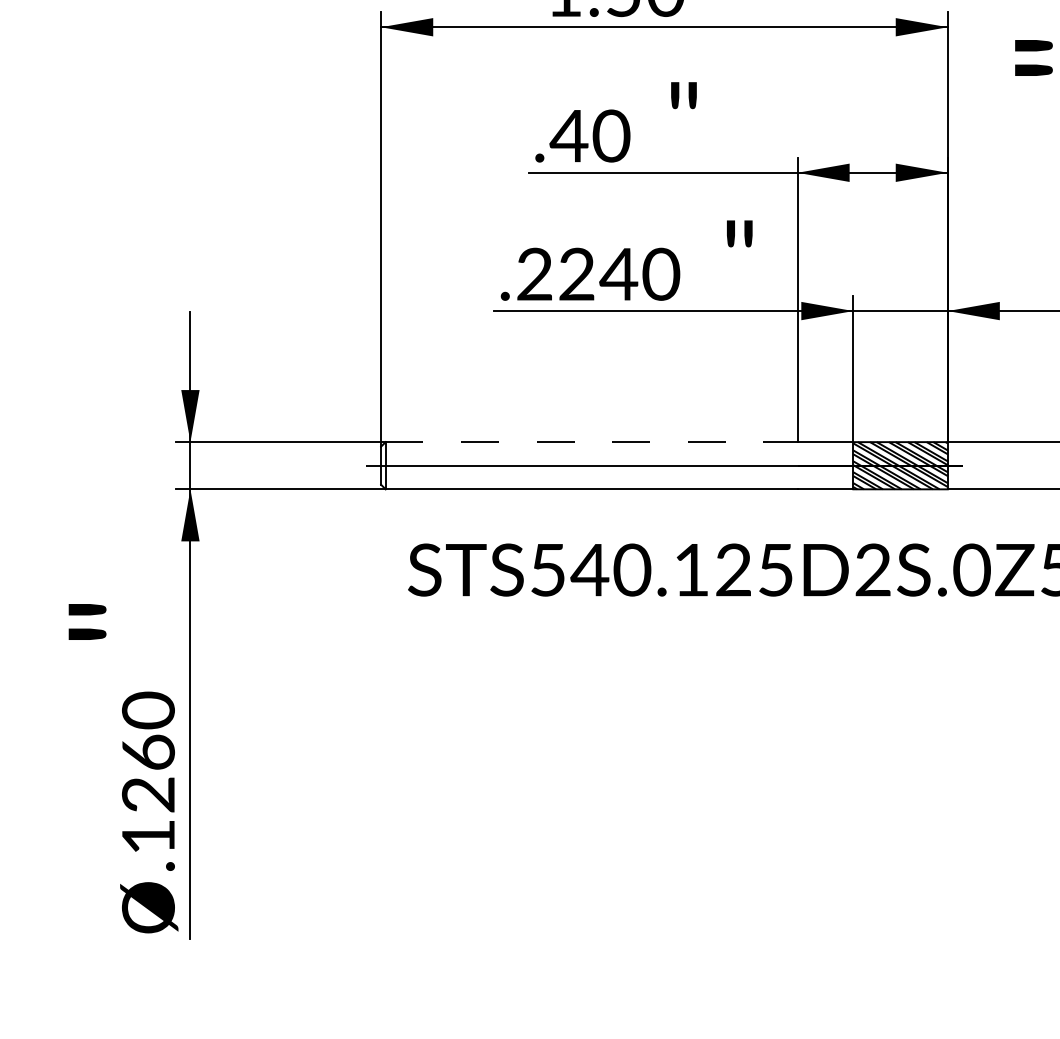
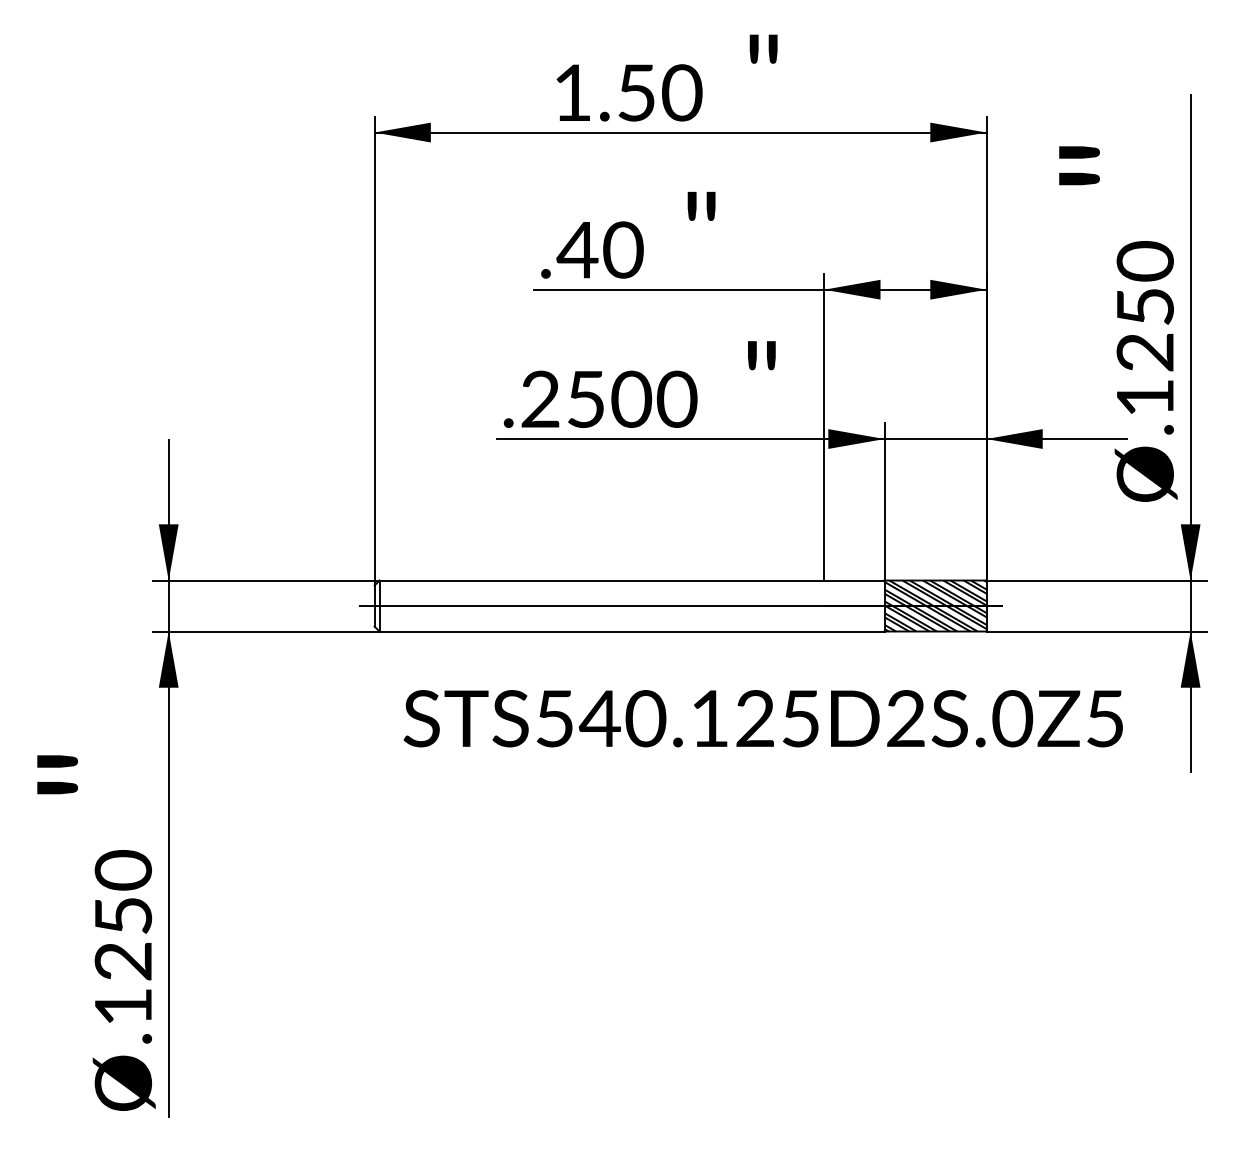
text: (598, 274) -> (609, 399), .2240 -> .2500
line: (592, 442) -> (602, 580), dashed -> solid
text: (148, 752) -> (123, 915), .1260 -> .1250

